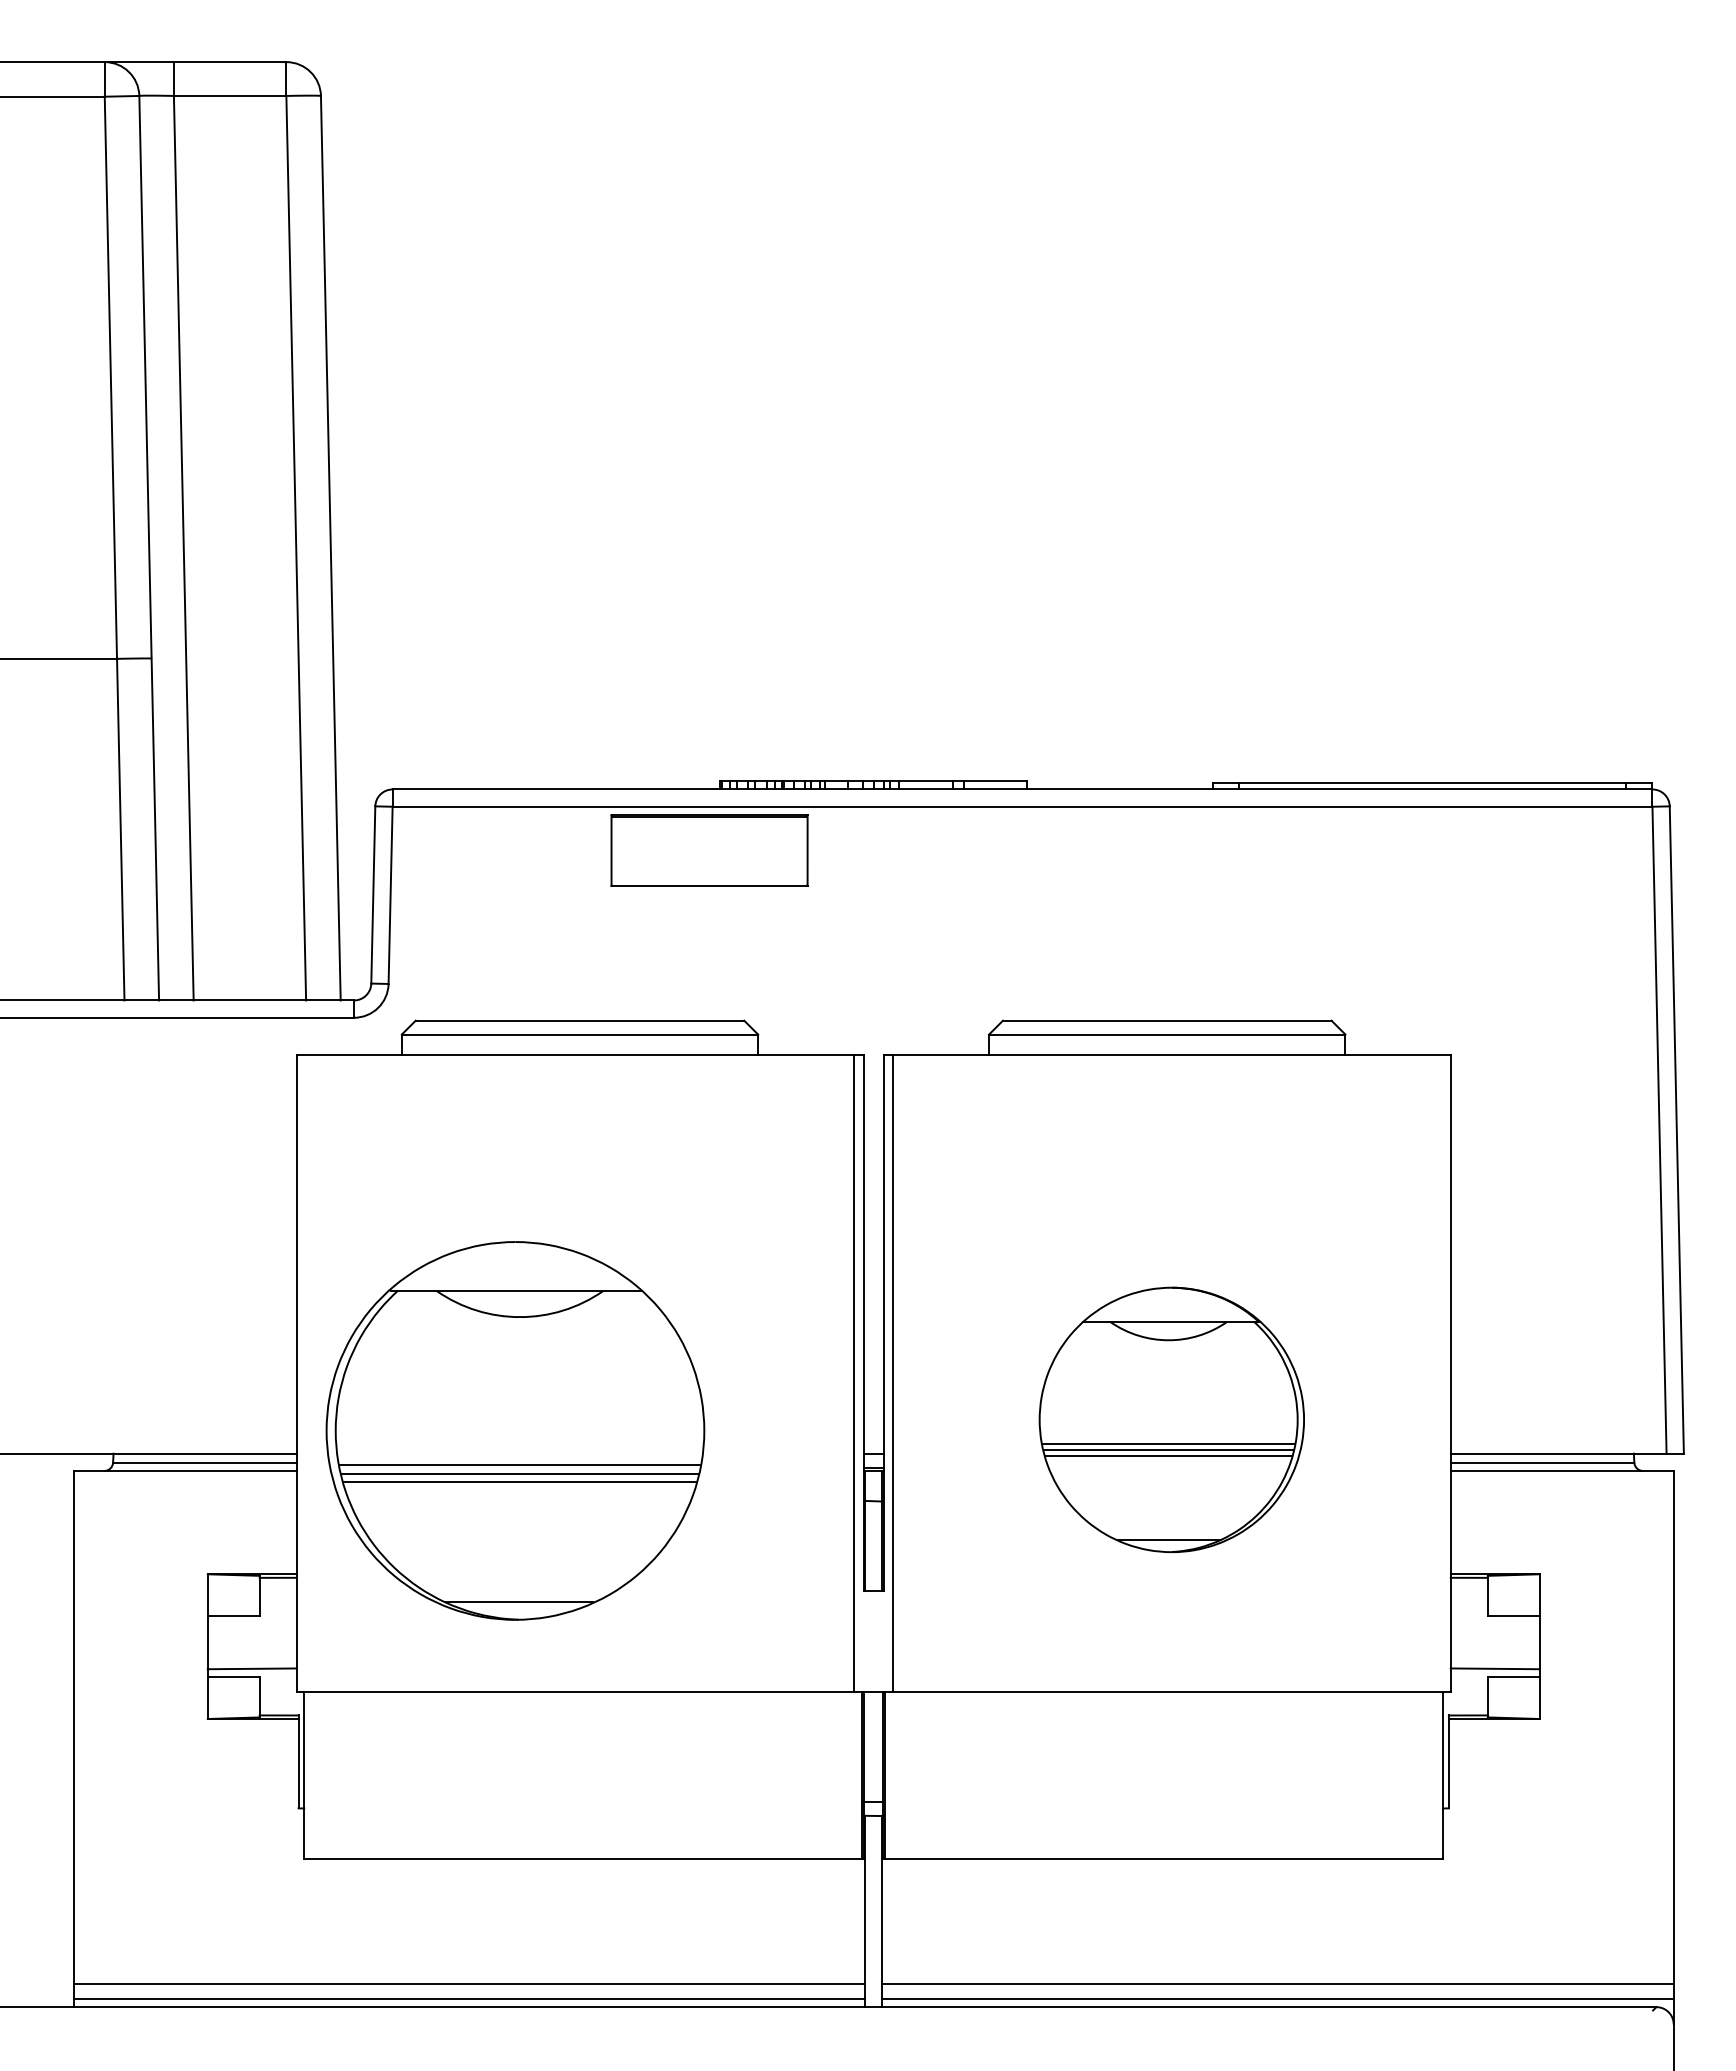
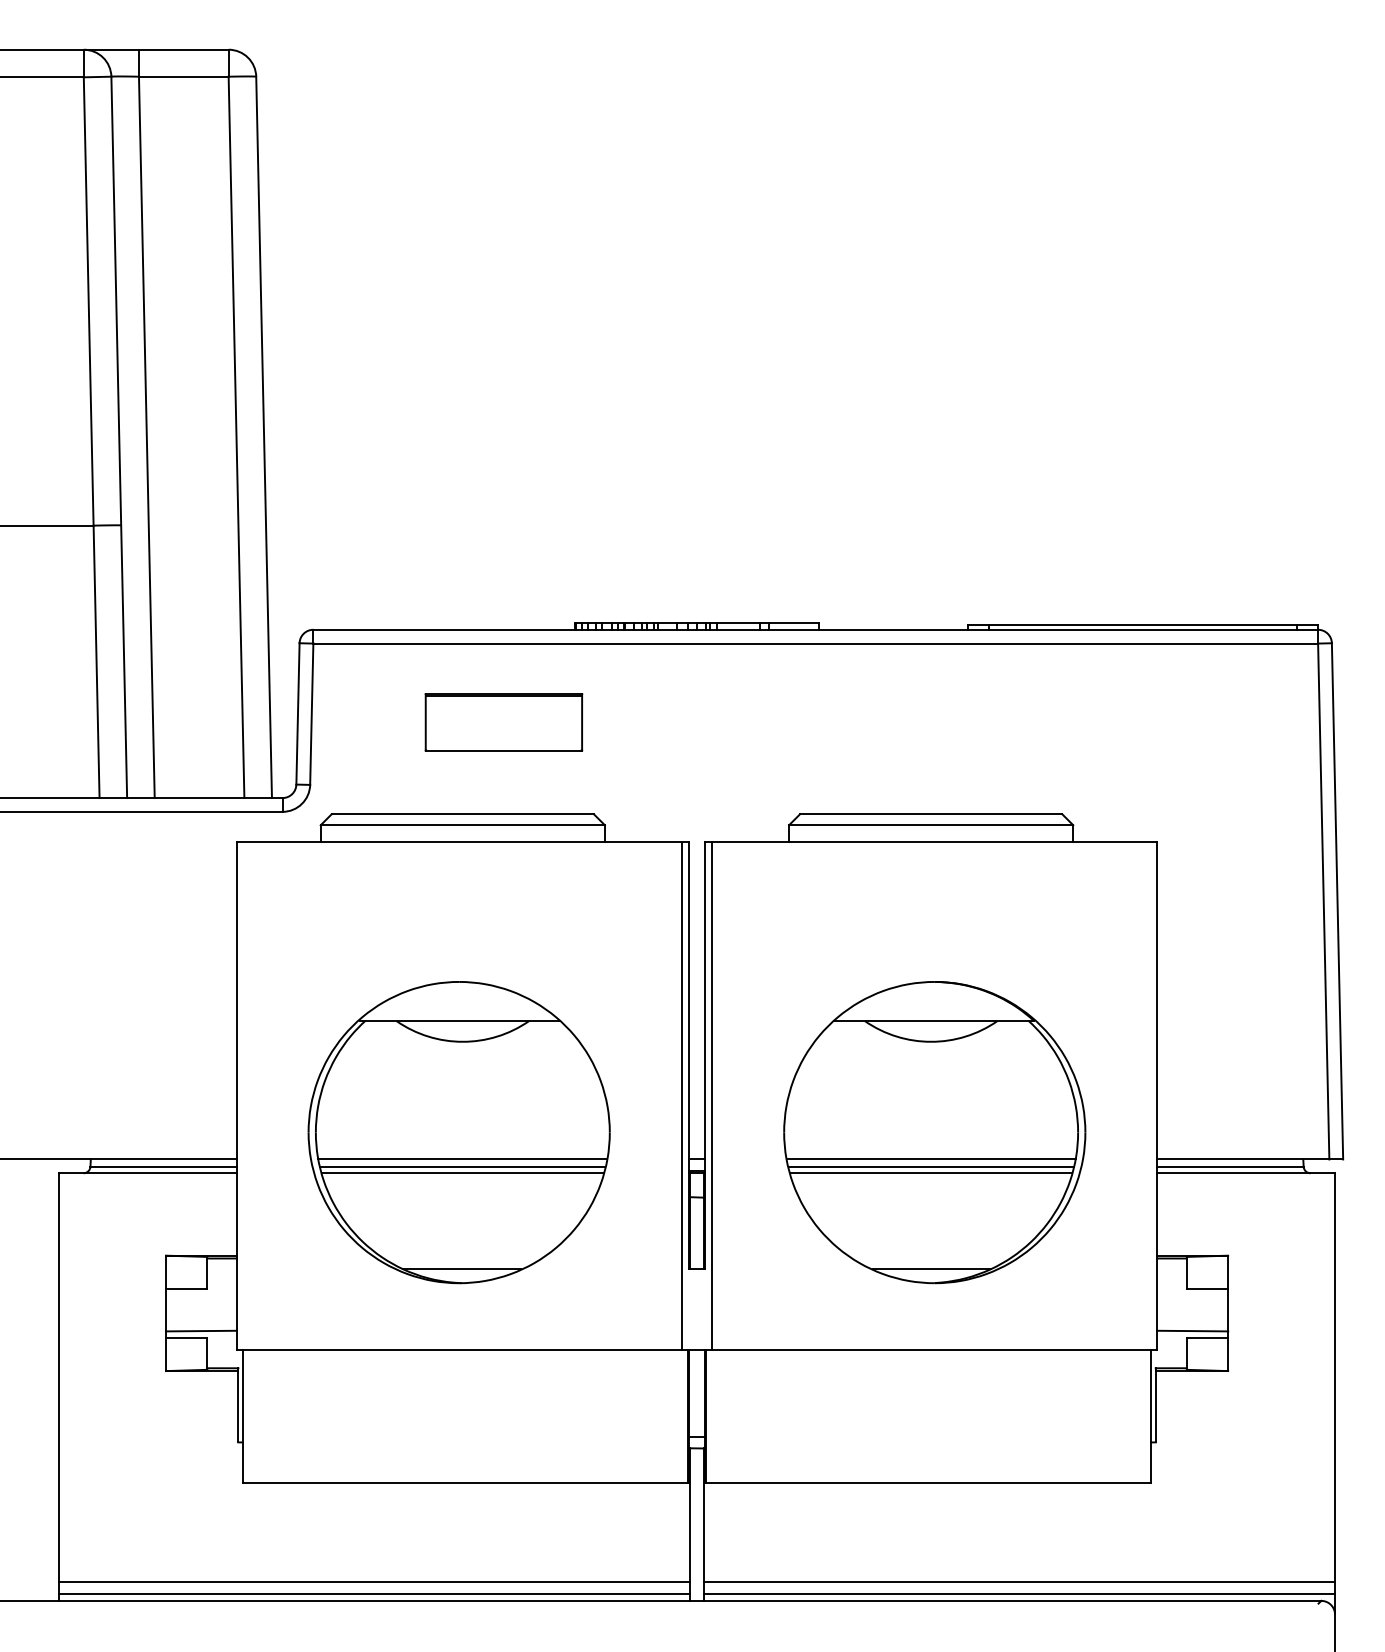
part: (709, 850) -> (503, 722), moved
part: (1171, 1419) -> (934, 1132), size x1.43
part: (515, 1430) -> (459, 1132), moved

